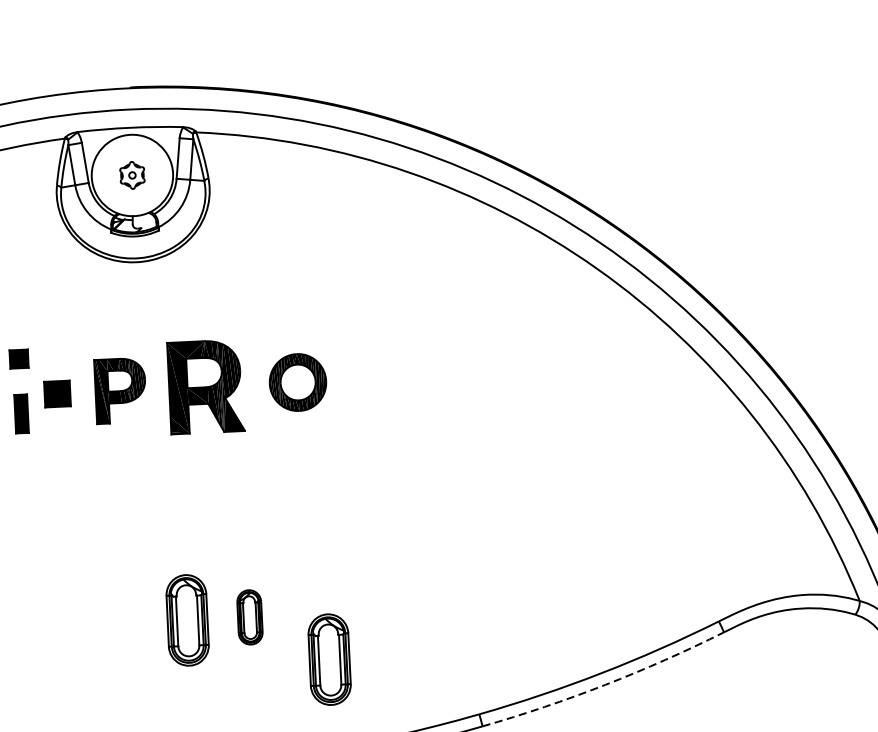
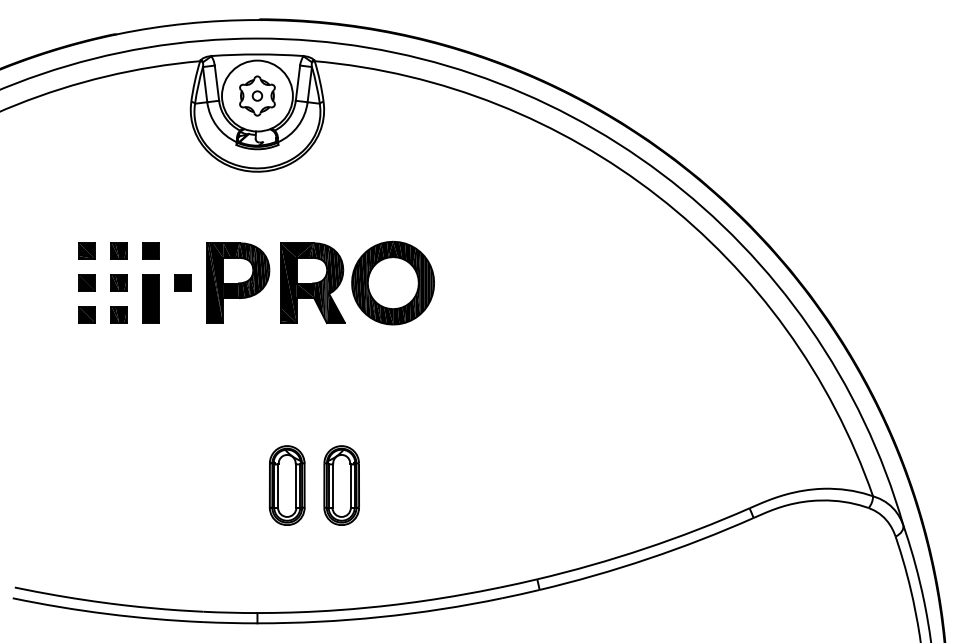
part: (132, 174) -> (257, 95), size x1.67
part: (297, 381) -> (392, 282), size x1.67
part: (120, 390) -> (238, 282), size x1.43
part: (56, 393) -> (182, 282), size x0.71
part: (20, 413) -> (150, 298), size x1.43
part: (249, 617) -> (341, 485), size x1.67
part: (328, 659) -> (408, 525), removed
arc: (605, 684) -> (648, 558), dashed -> solid

